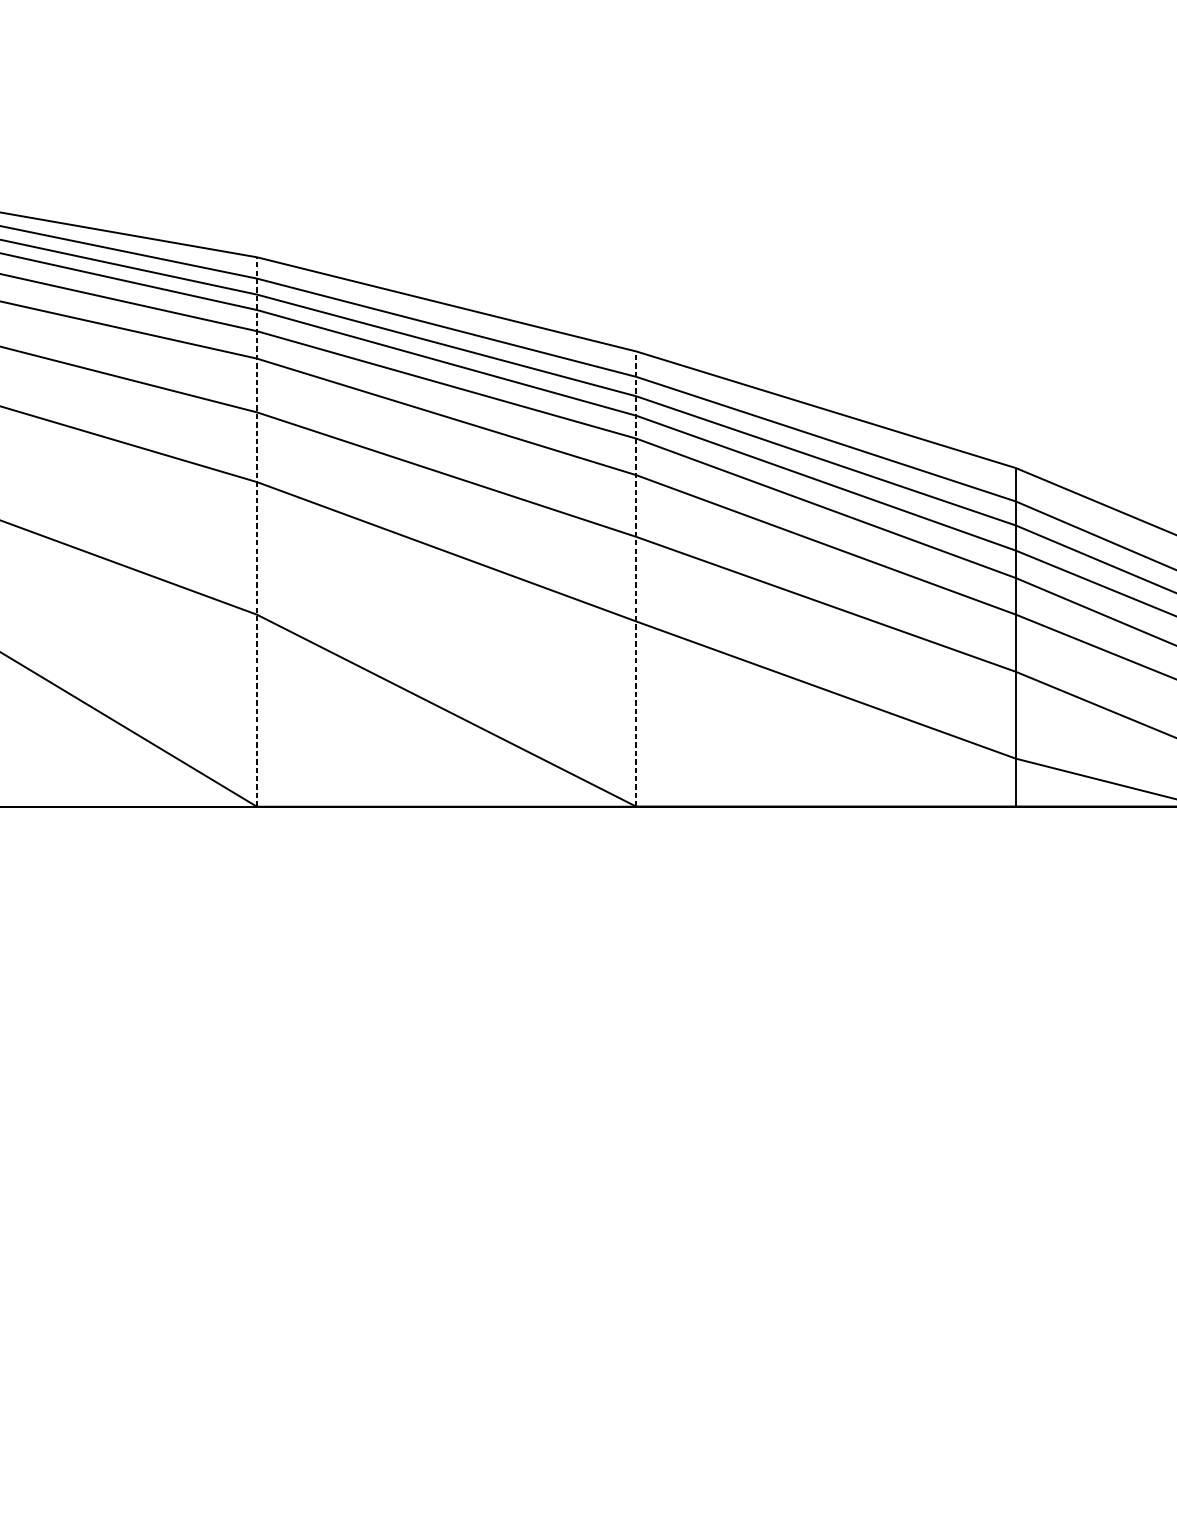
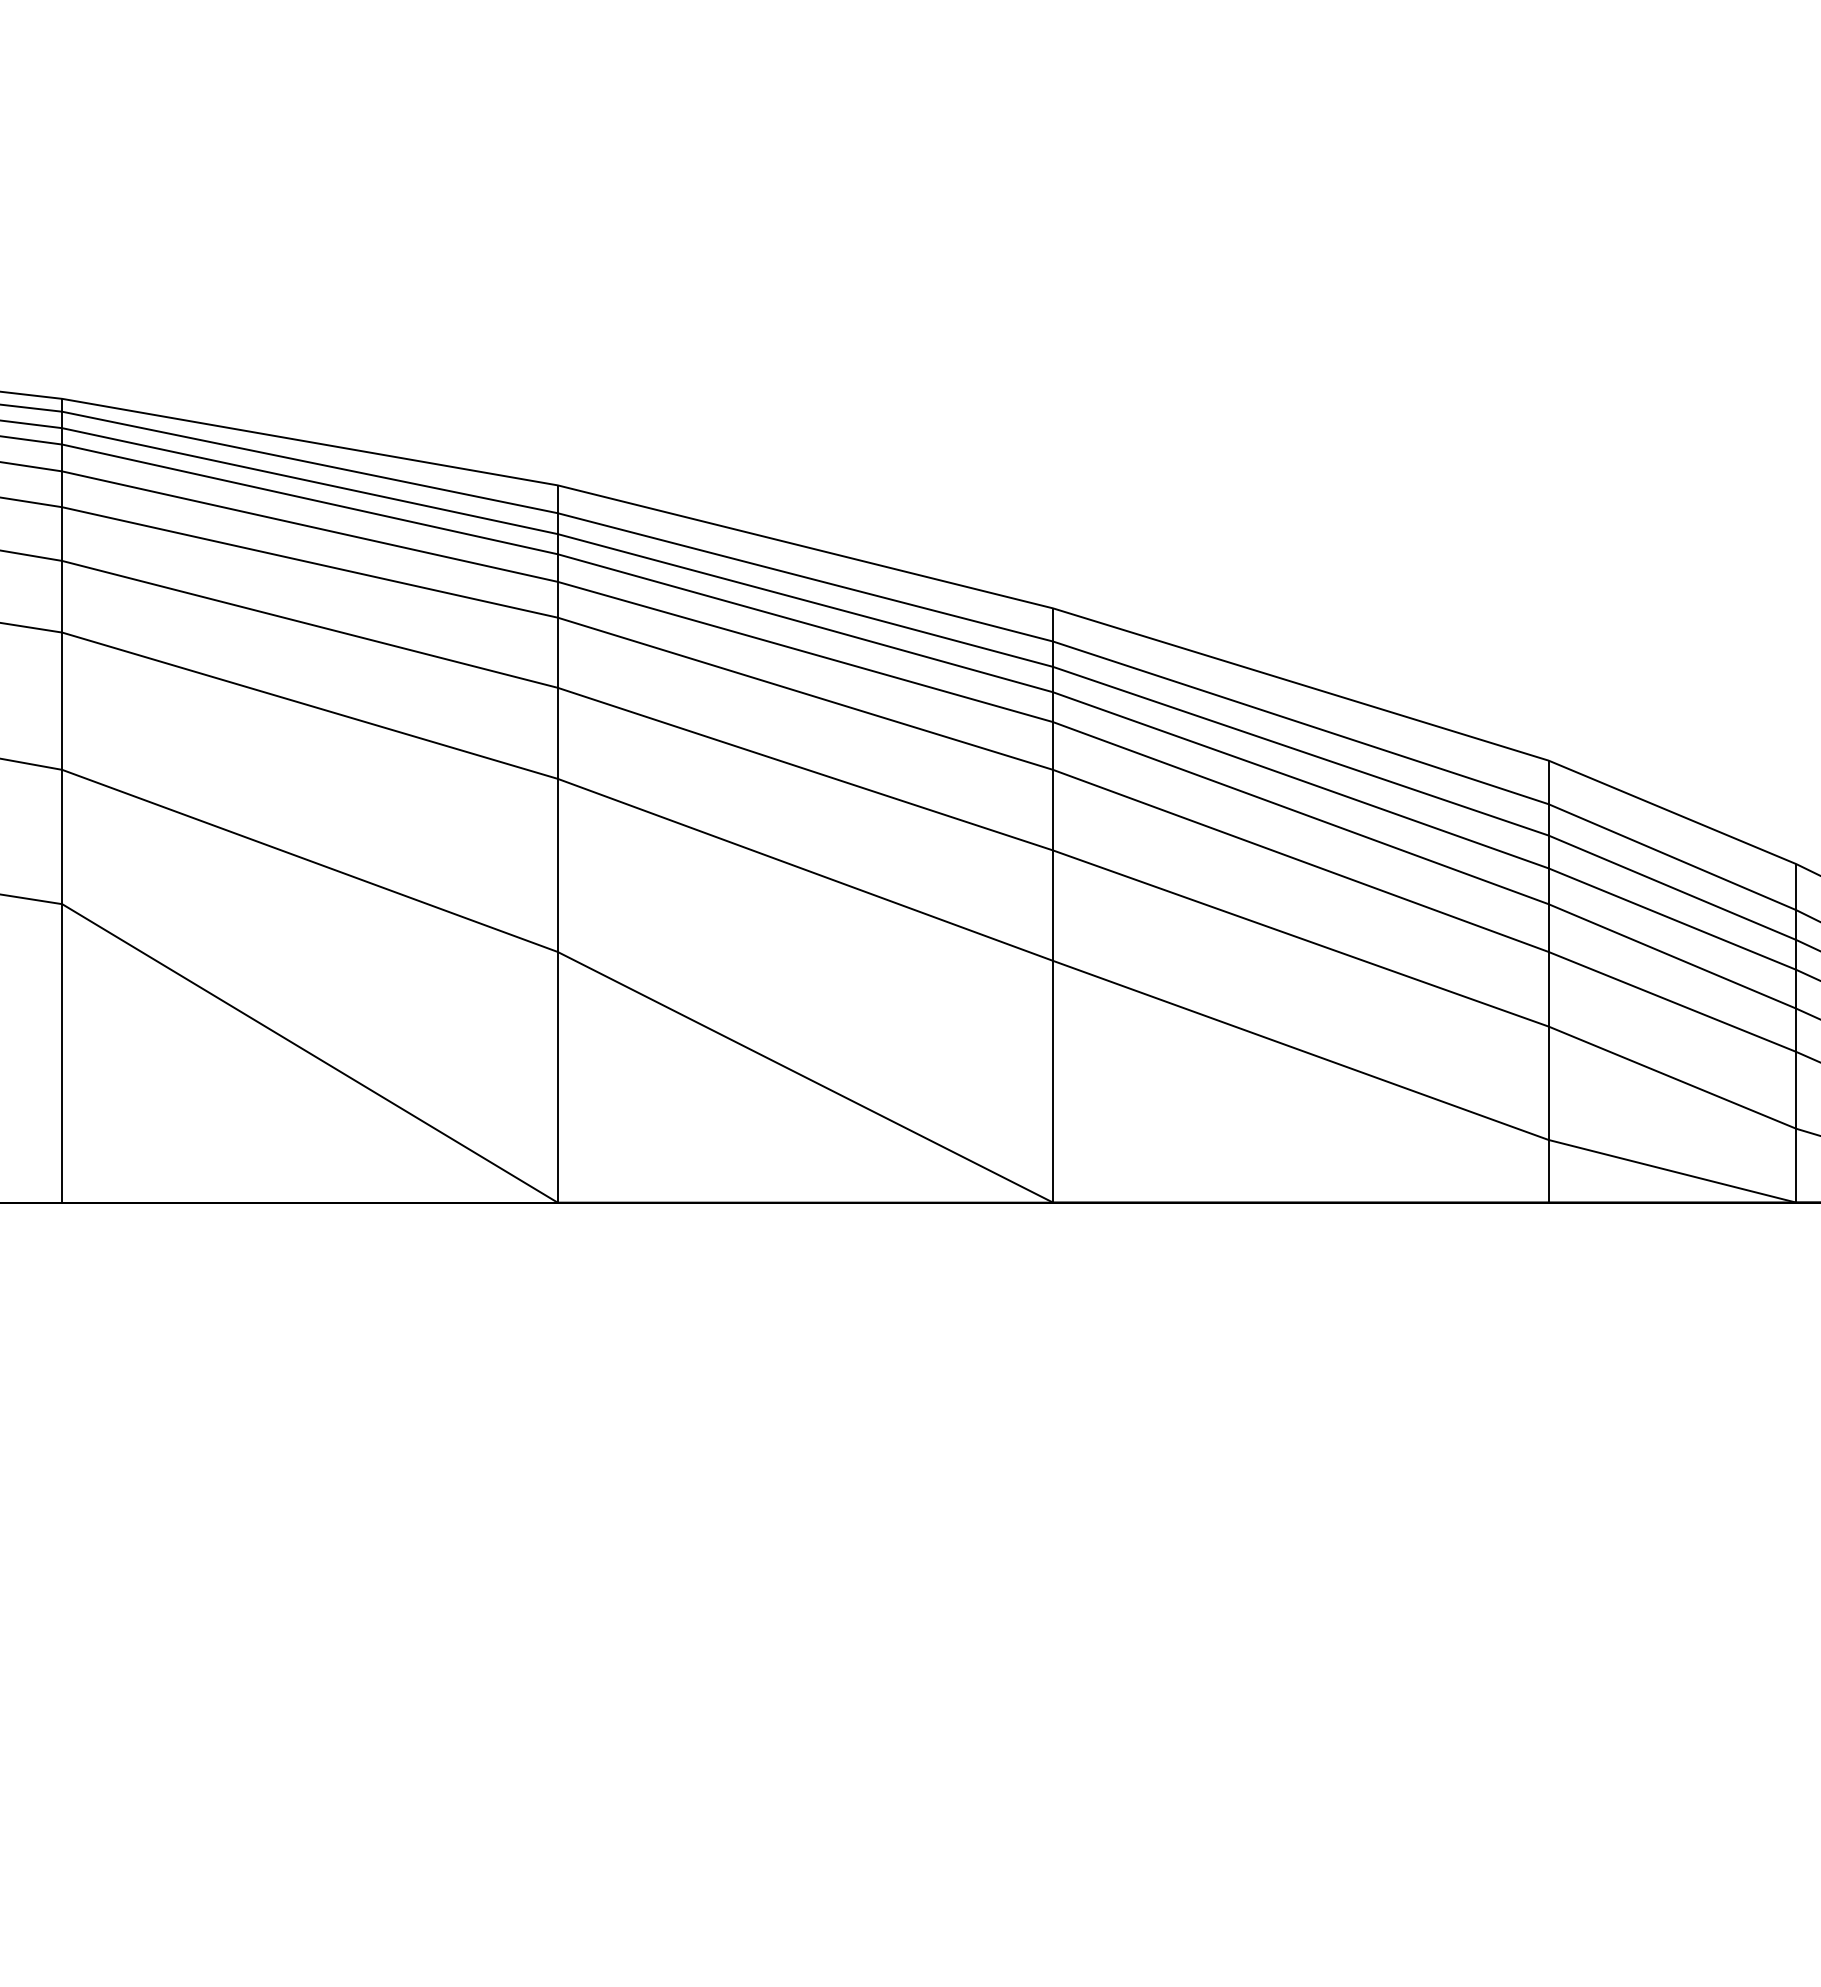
line: (256, 532) -> (557, 844), dashed -> solid
line: (636, 579) -> (1053, 905), dashed -> solid

